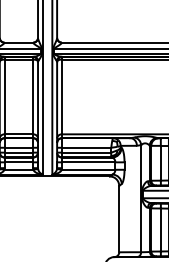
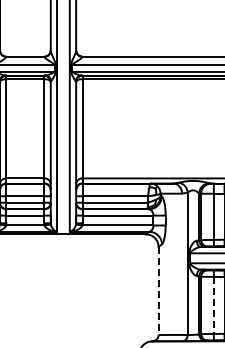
line: (119, 219) -> (158, 291), solid -> dashed
line: (160, 230) -> (213, 305), solid -> dashed

